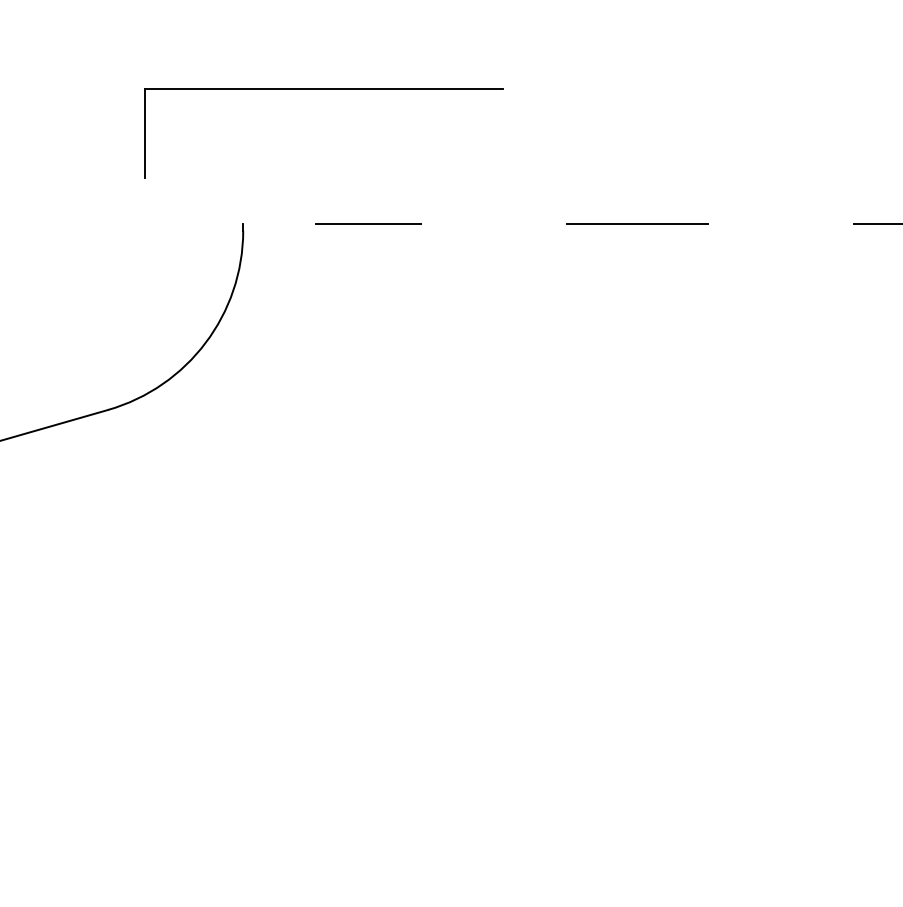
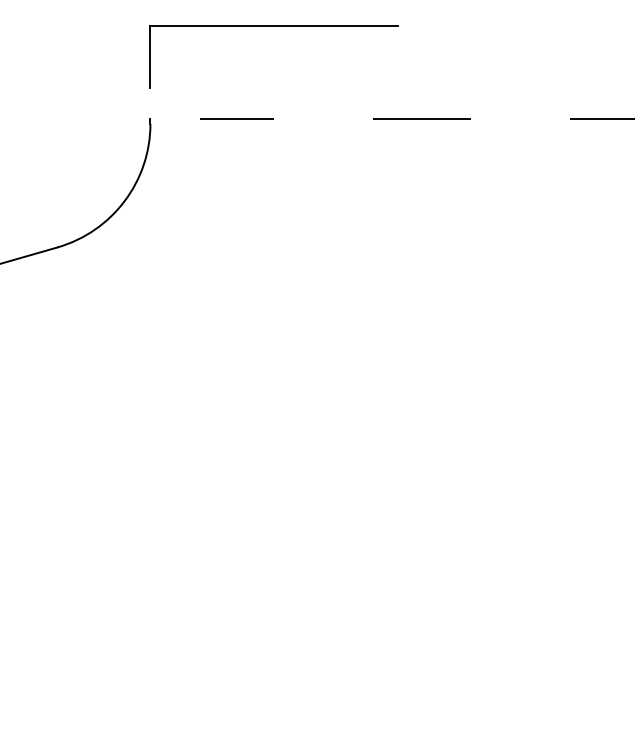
part: (323, 89) -> (273, 26), moved

